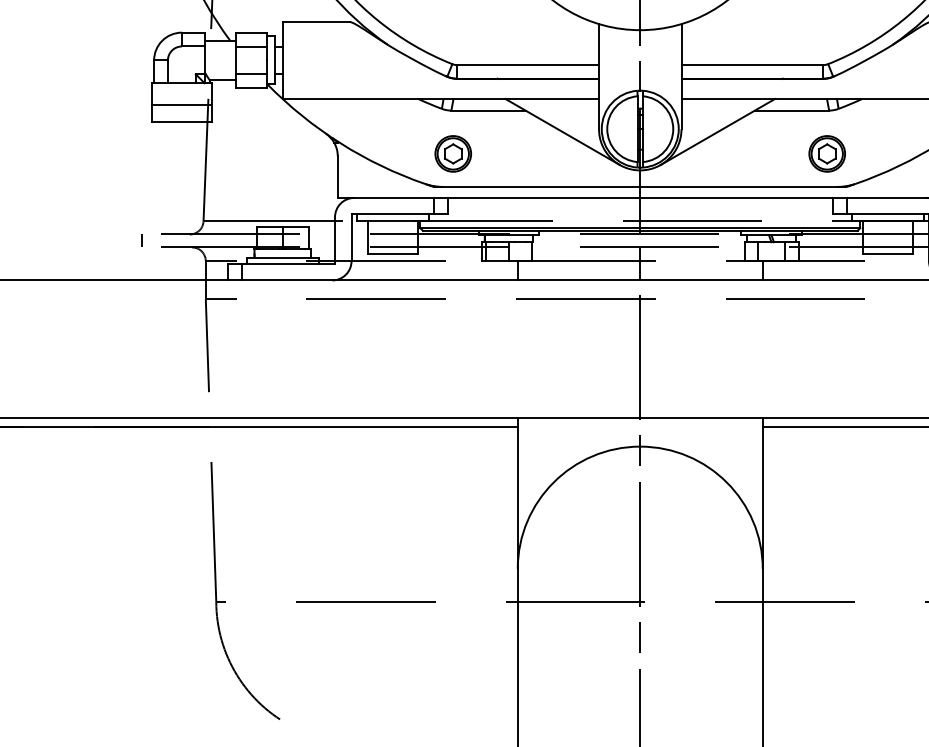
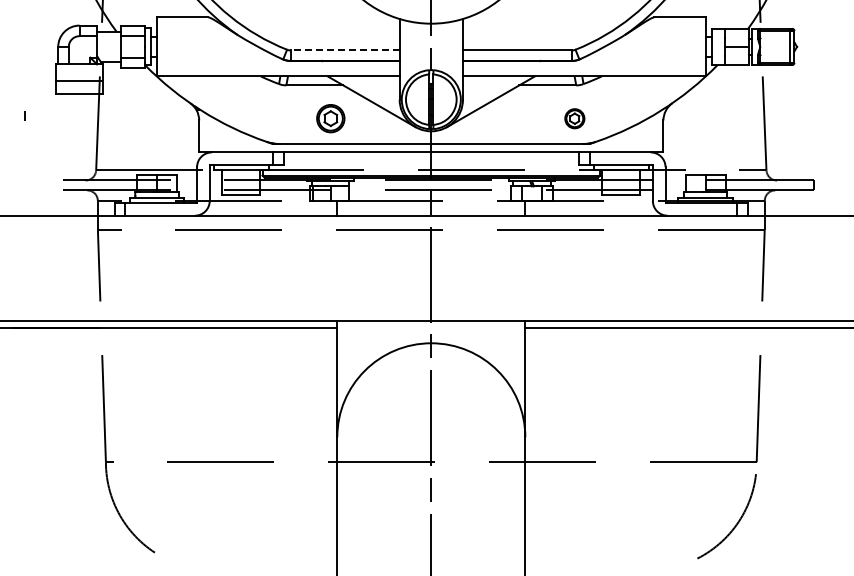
line: (527, 65) -> (344, 50), solid -> dashed
part: (452, 153) -> (330, 118), moved
part: (826, 153) -> (574, 118), size x0.7
line: (141, 239) -> (24, 115), moved

